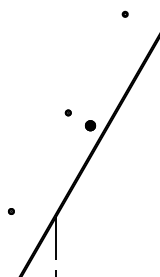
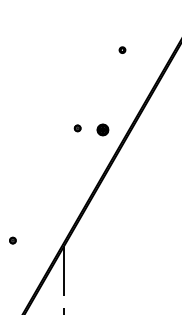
part: (125, 13) -> (122, 49), moved
part: (90, 125) -> (102, 129), moved

